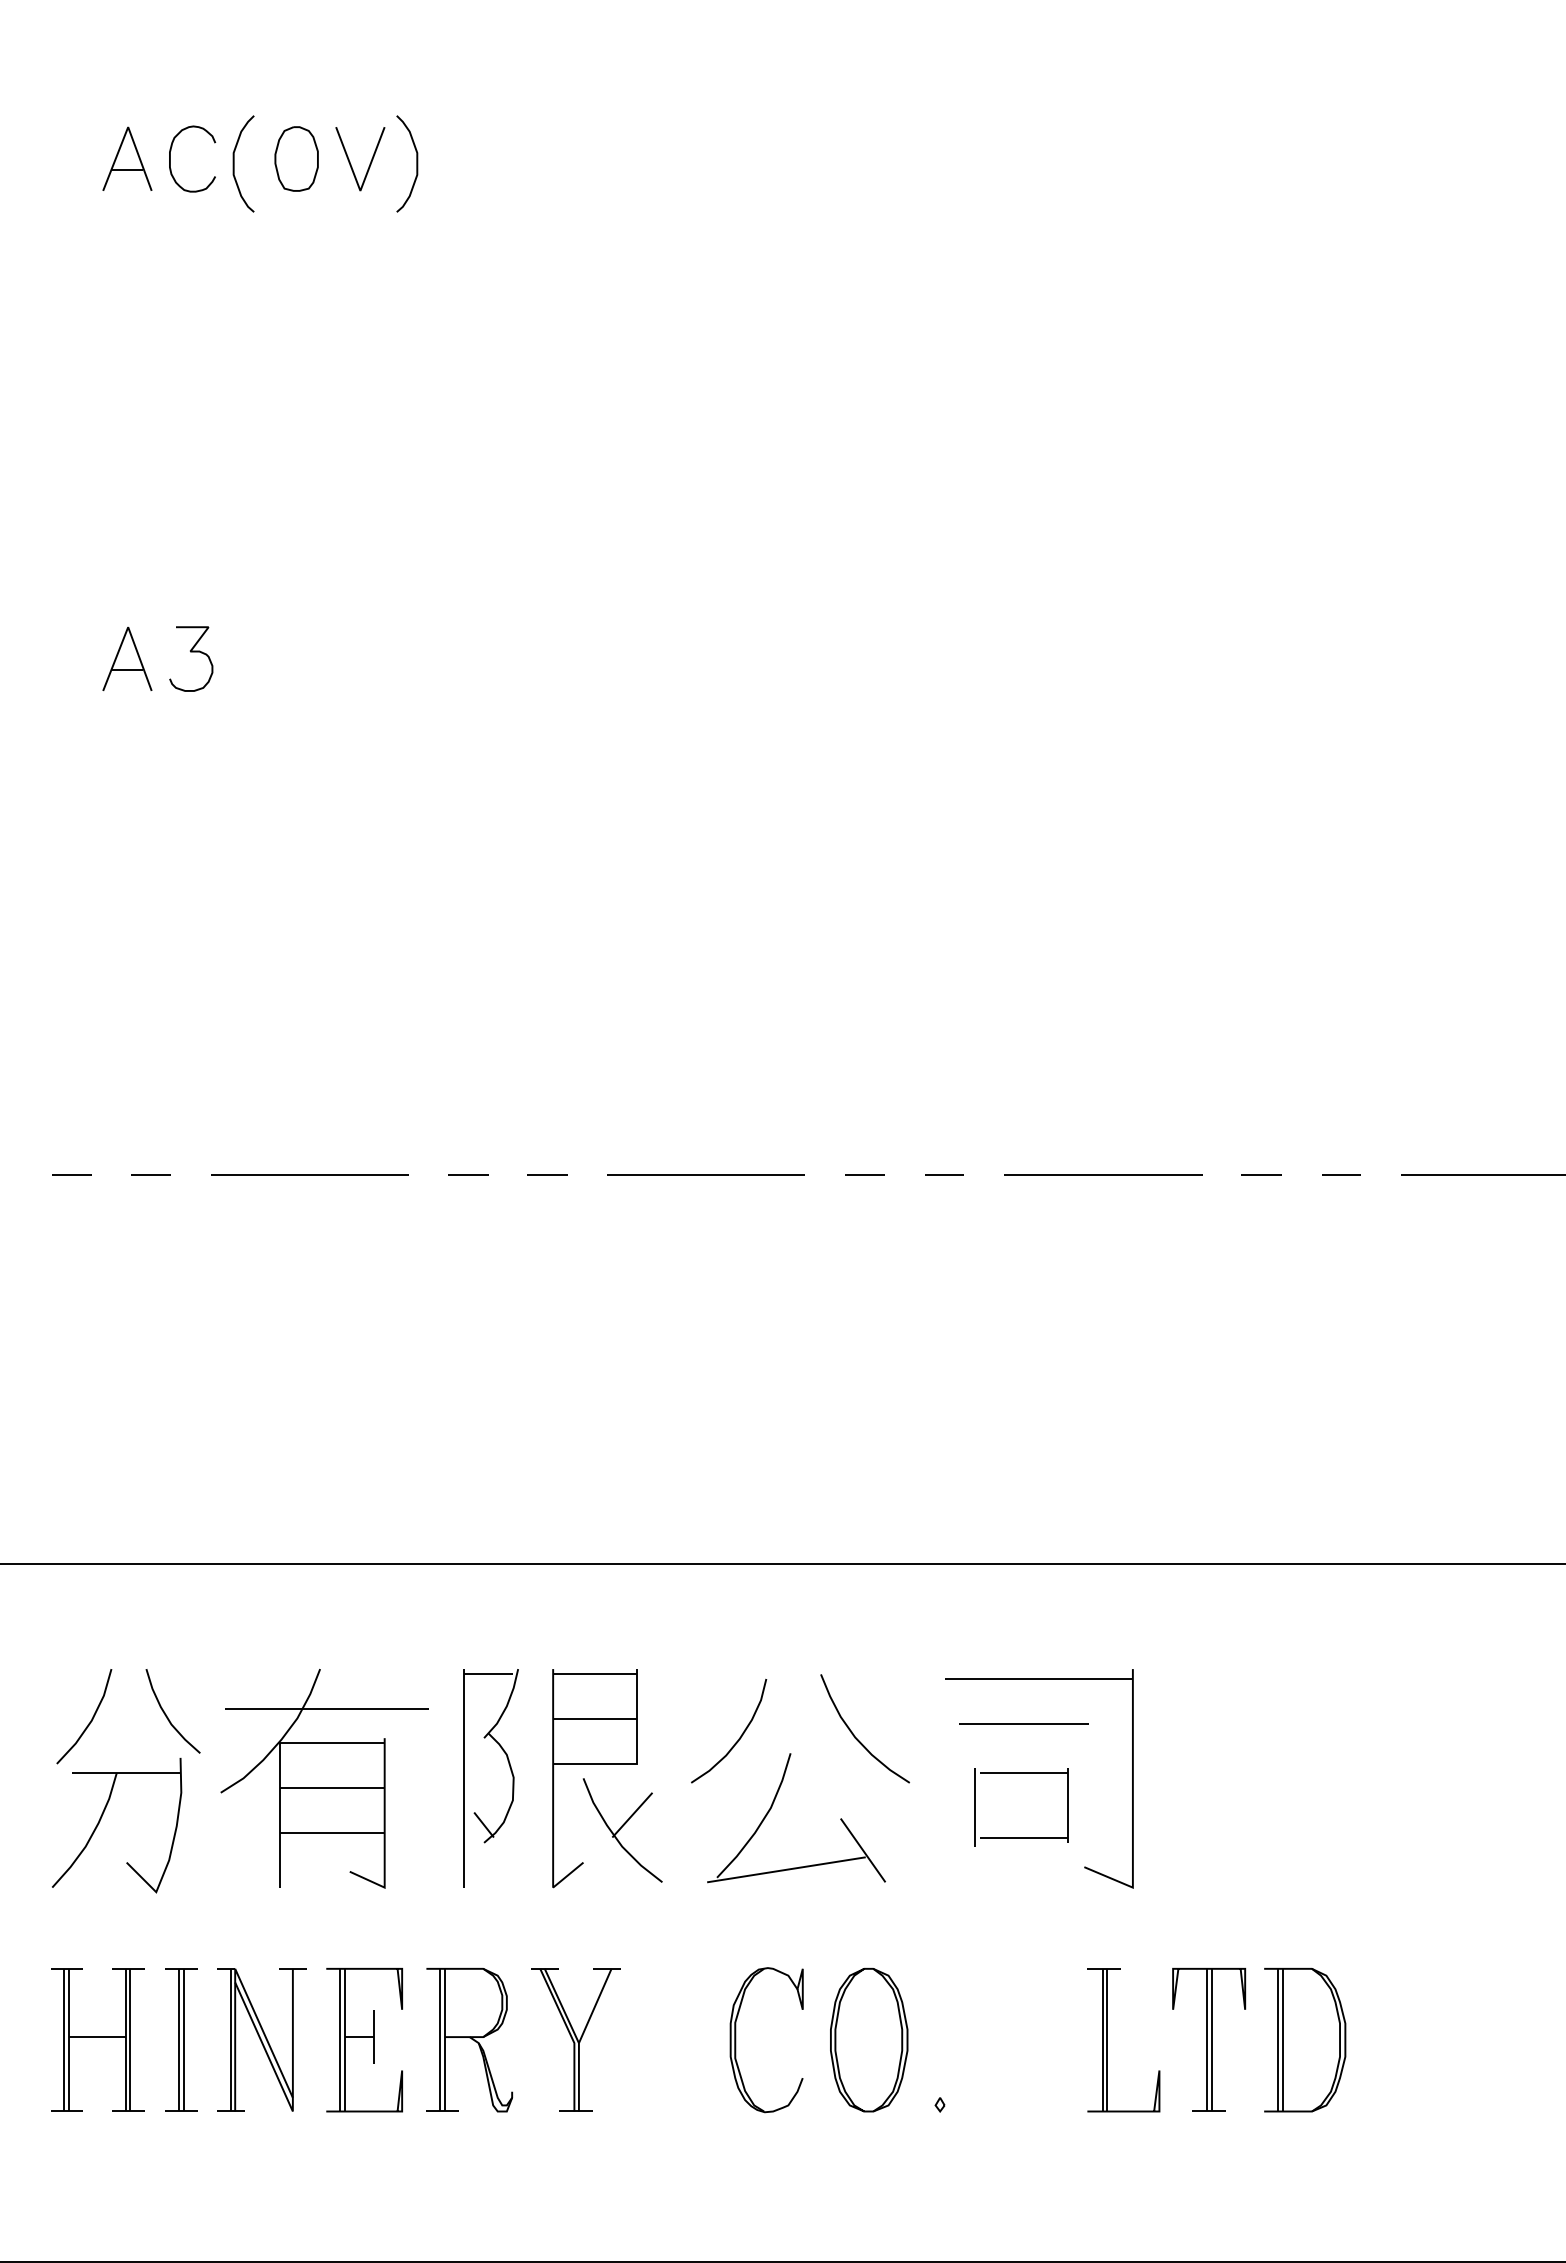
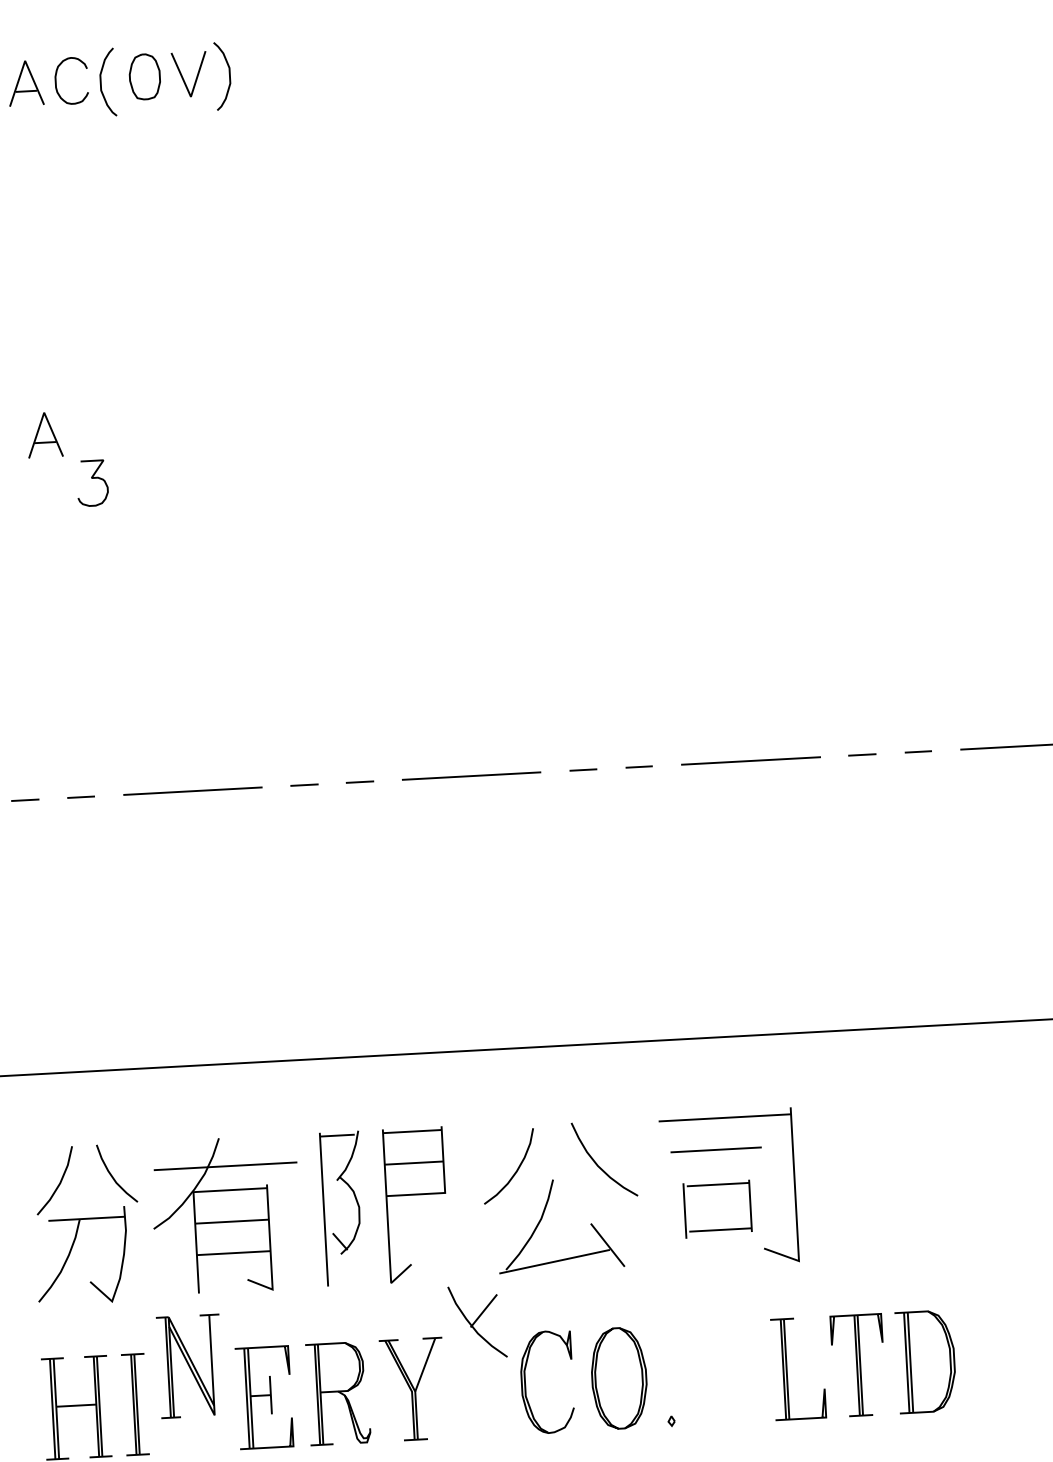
curve: (191, 652) -> (92, 478), moved
part: (622, 1830) -> (477, 1322), moved
part: (261, 2039) -> (189, 1365), moved

